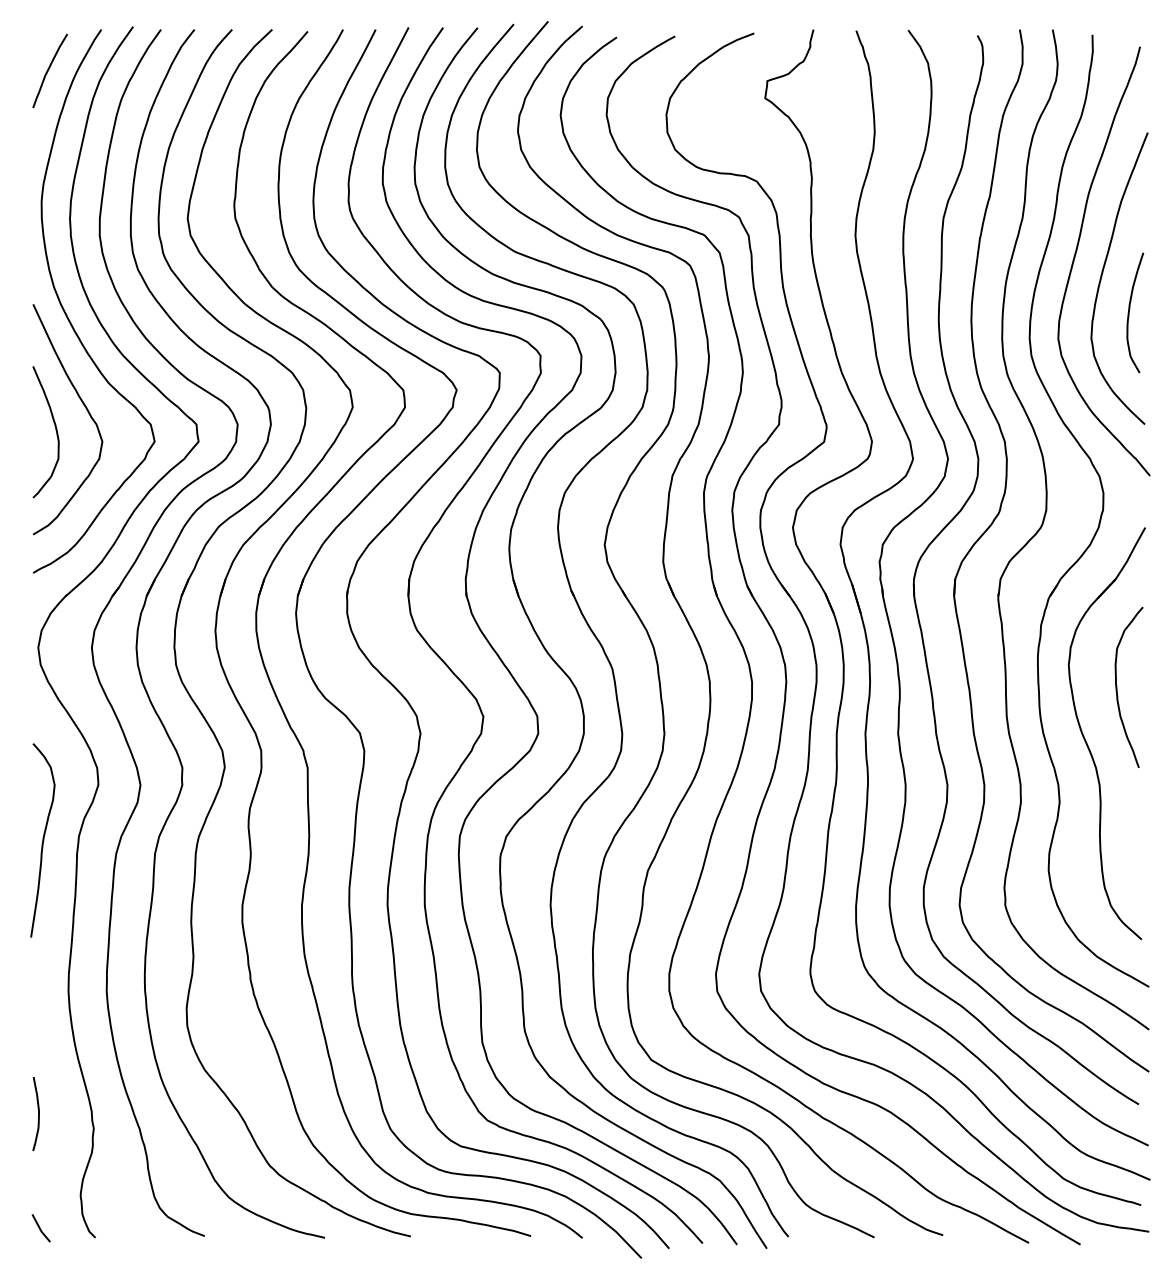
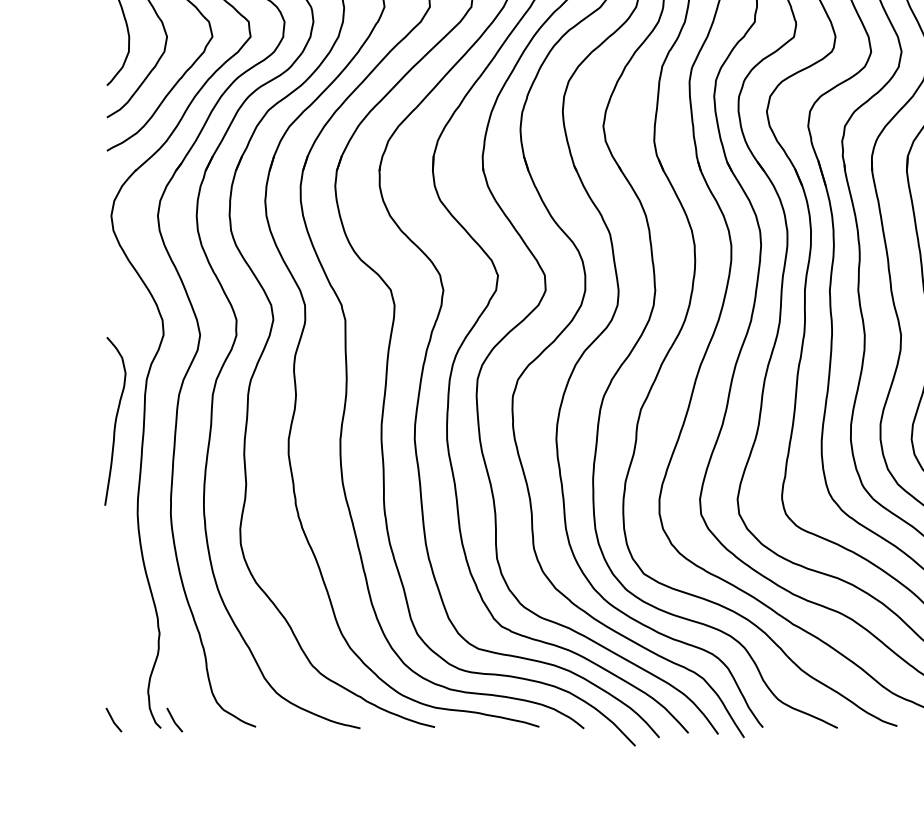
curve: (42, 840) -> (115, 421), moved
curve: (38, 1114) -> (111, 621), removed
line: (110, 1228) -> (174, 720), added

